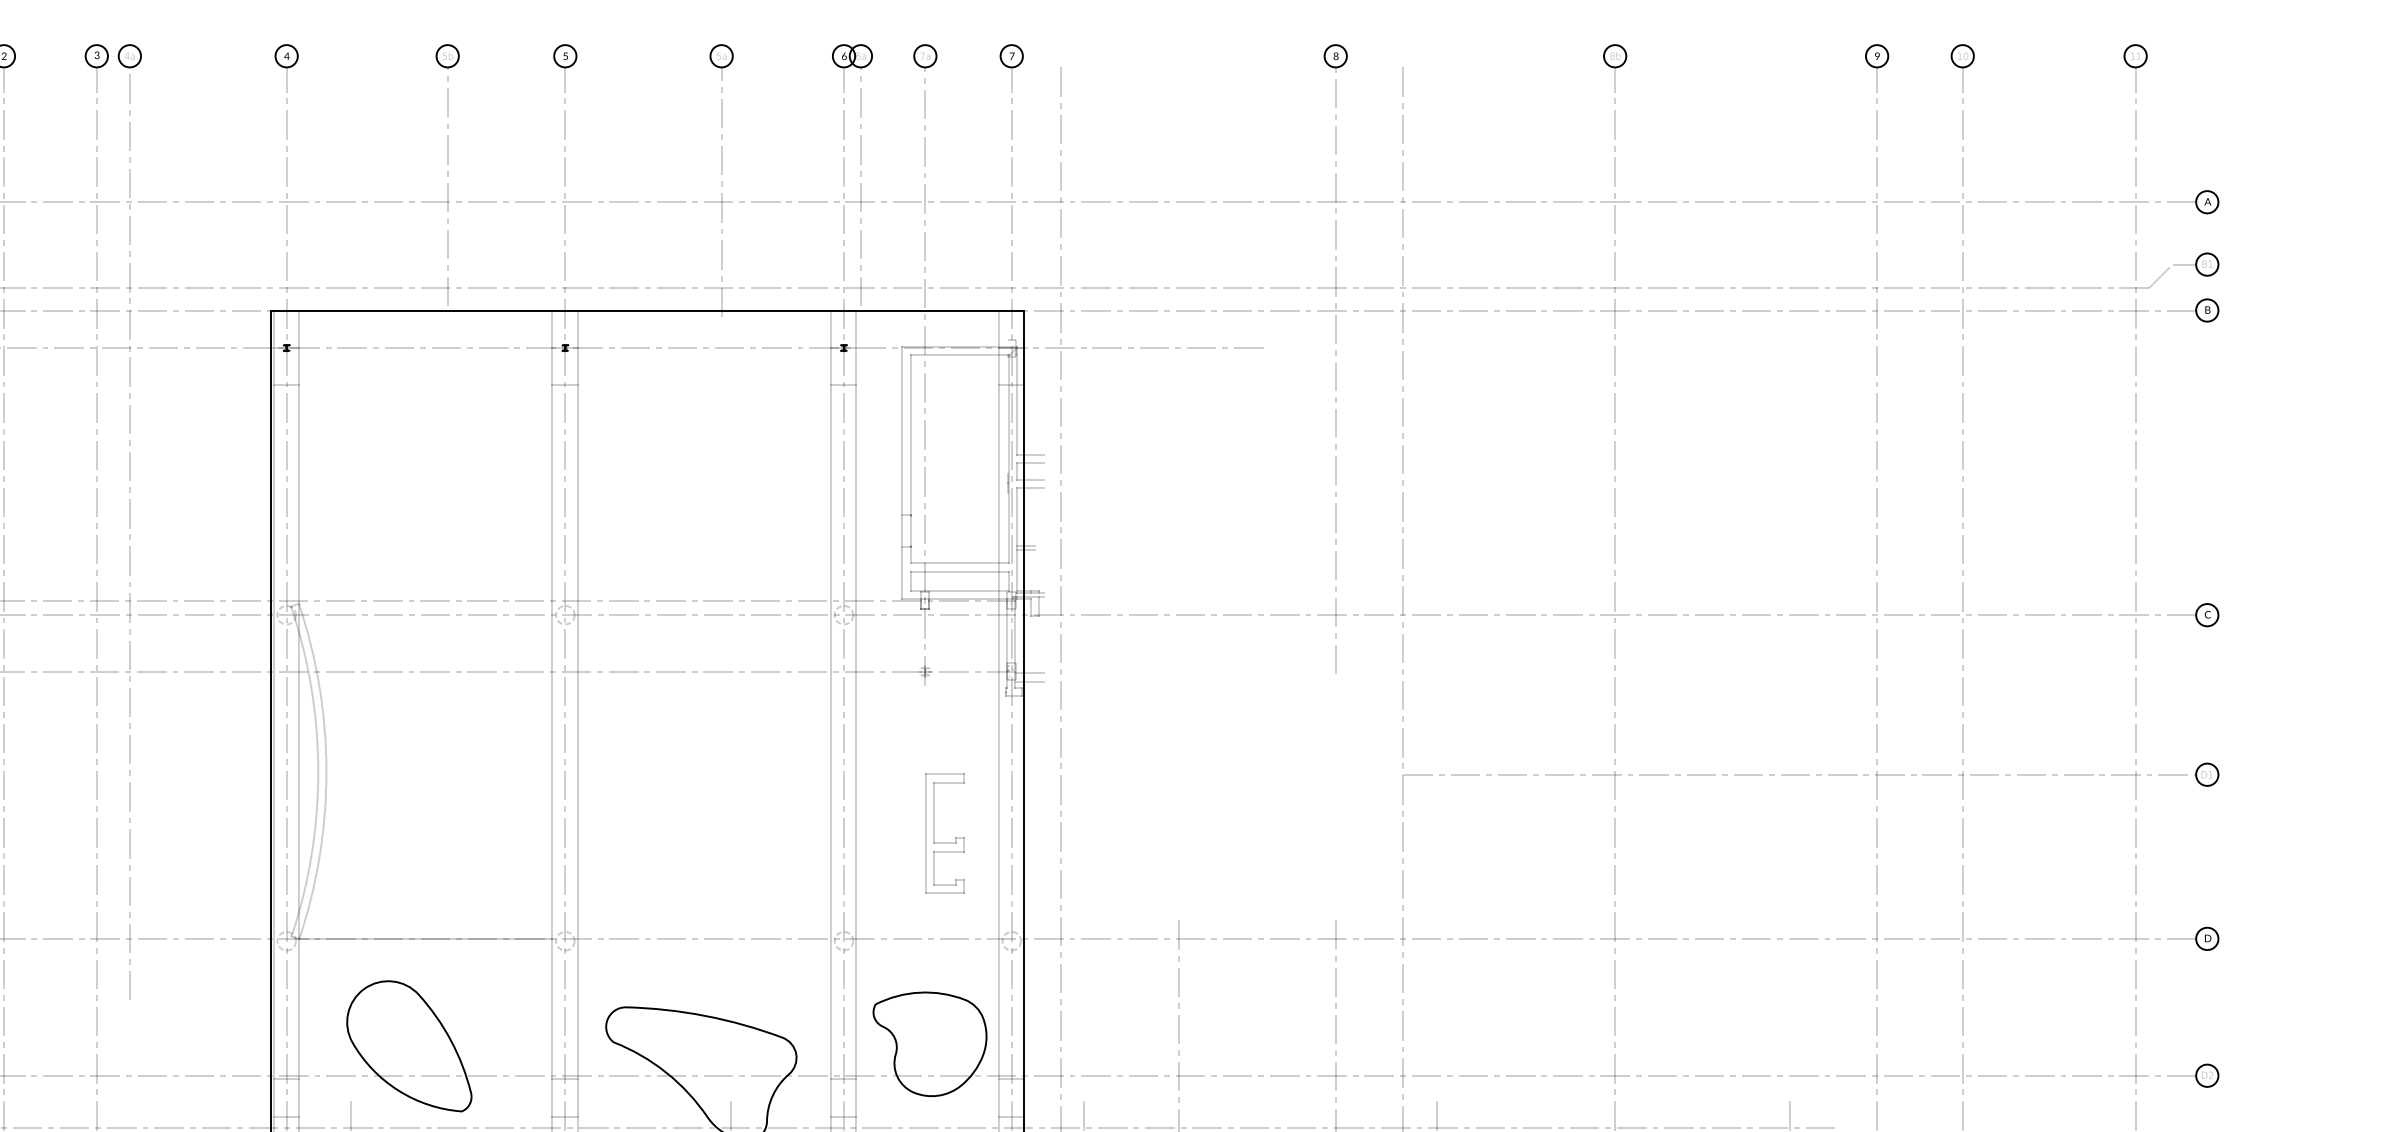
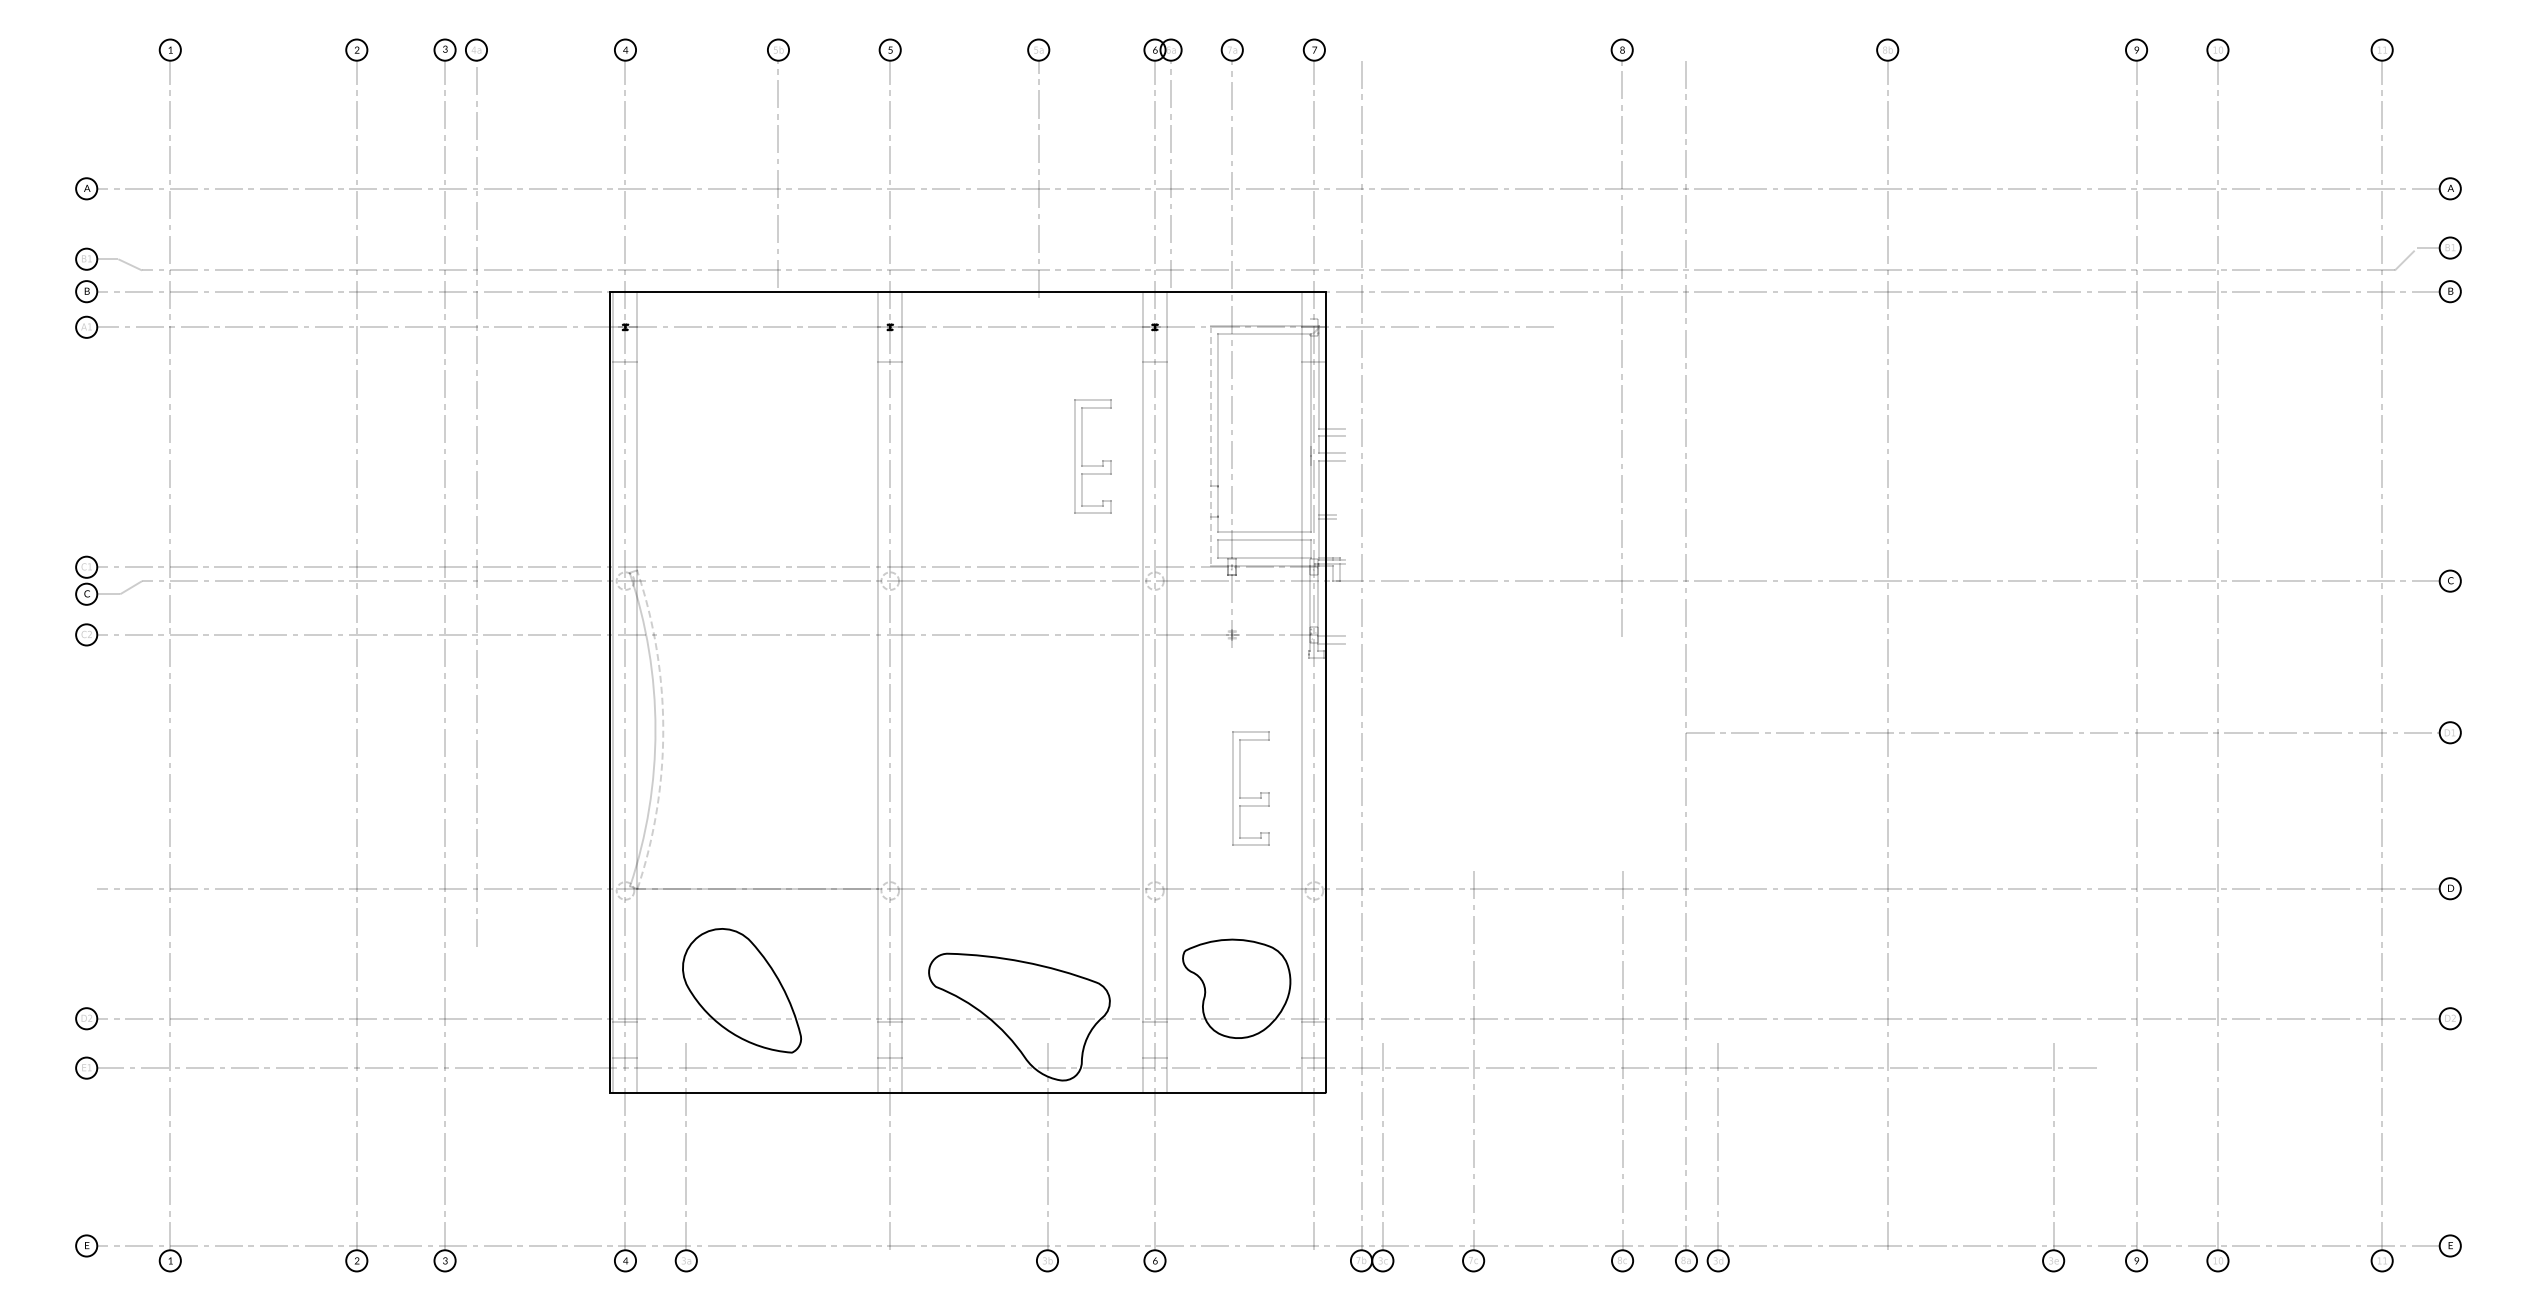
line: (902, 473) -> (1210, 446), solid -> dashed
part: (778, 493) -> (1092, 465), added
arc: (326, 771) -> (663, 729), solid -> dashed

